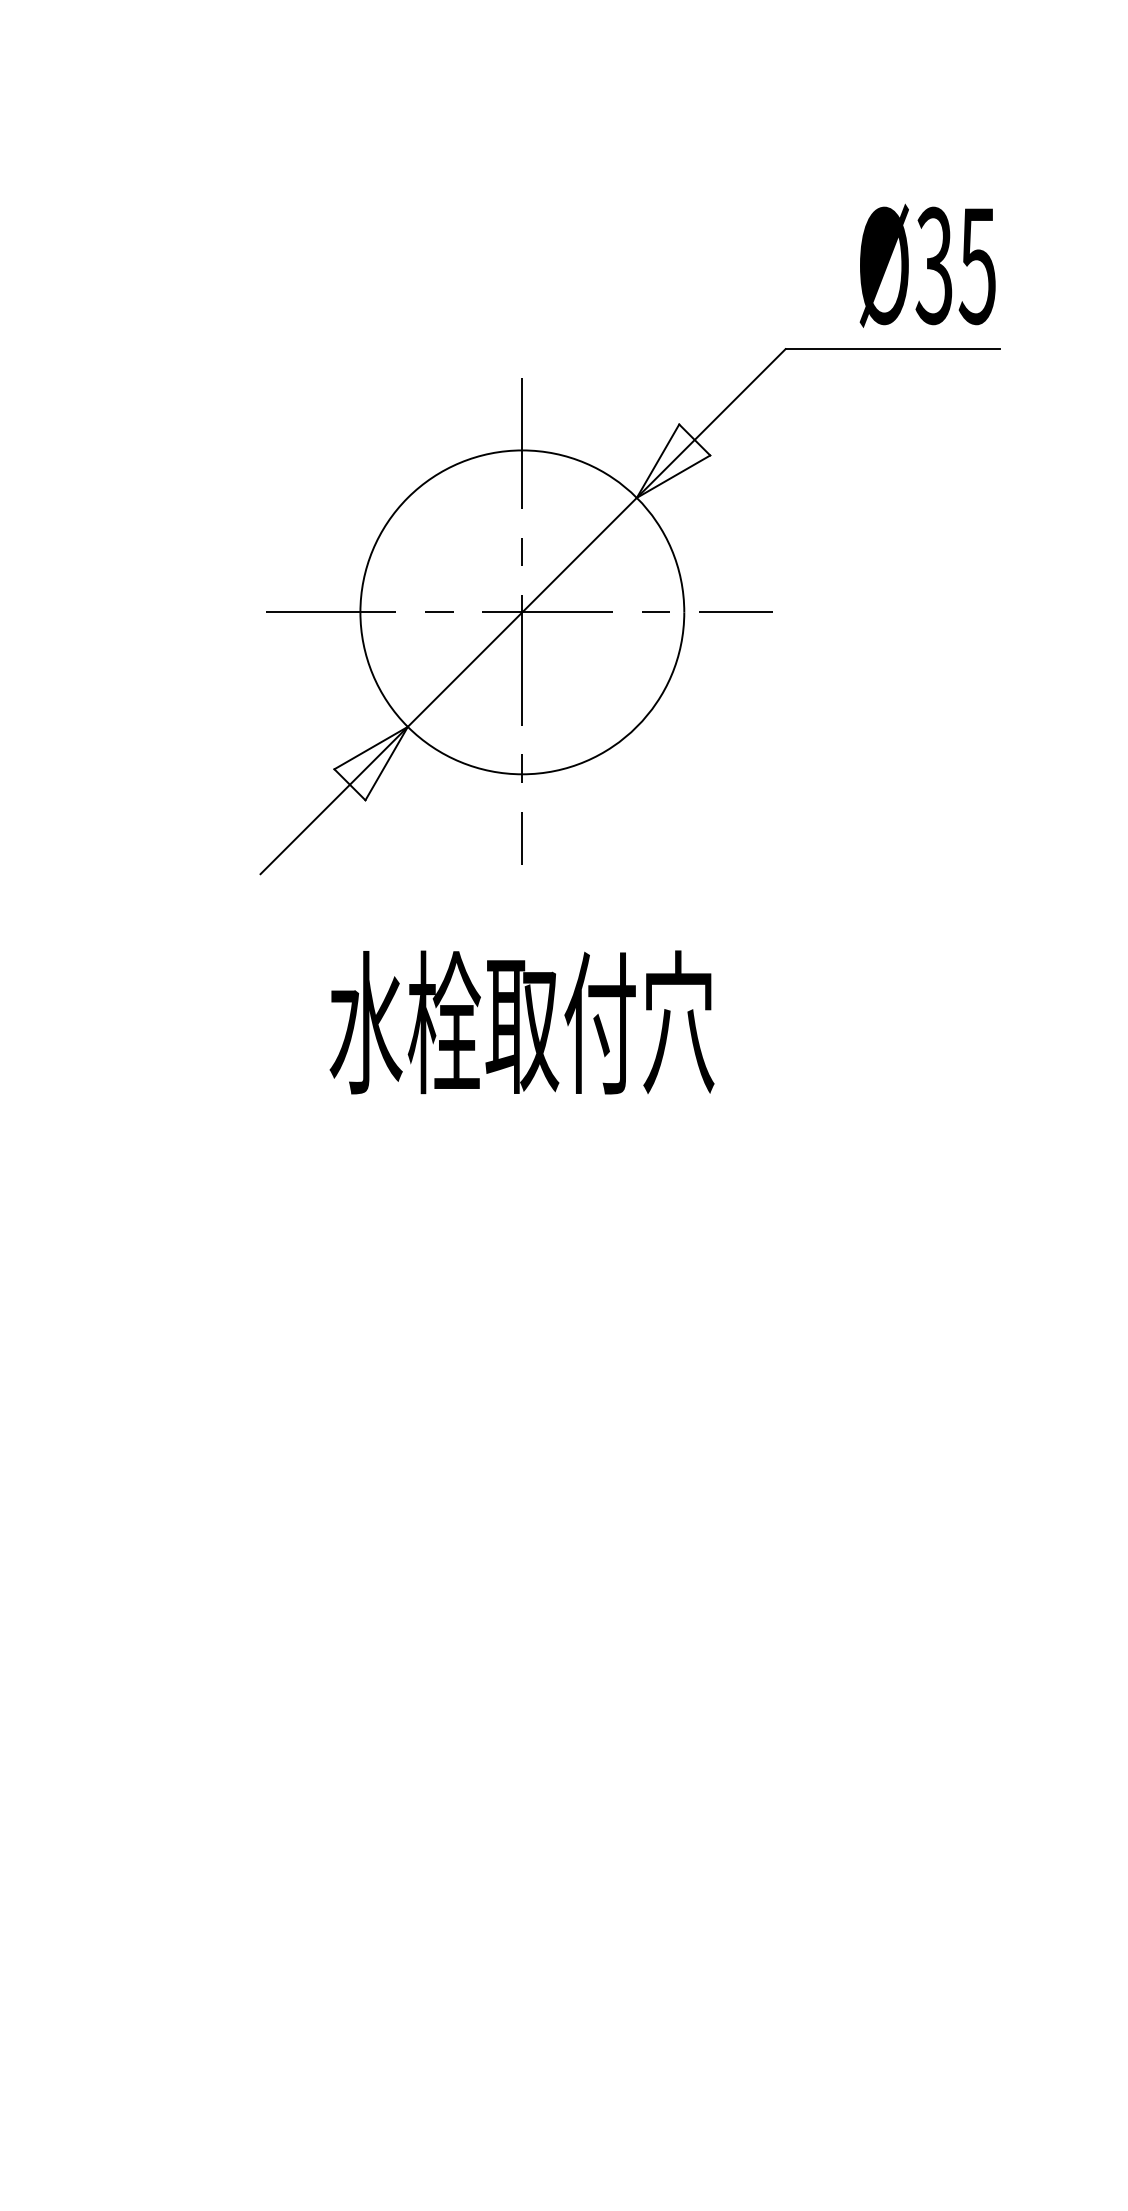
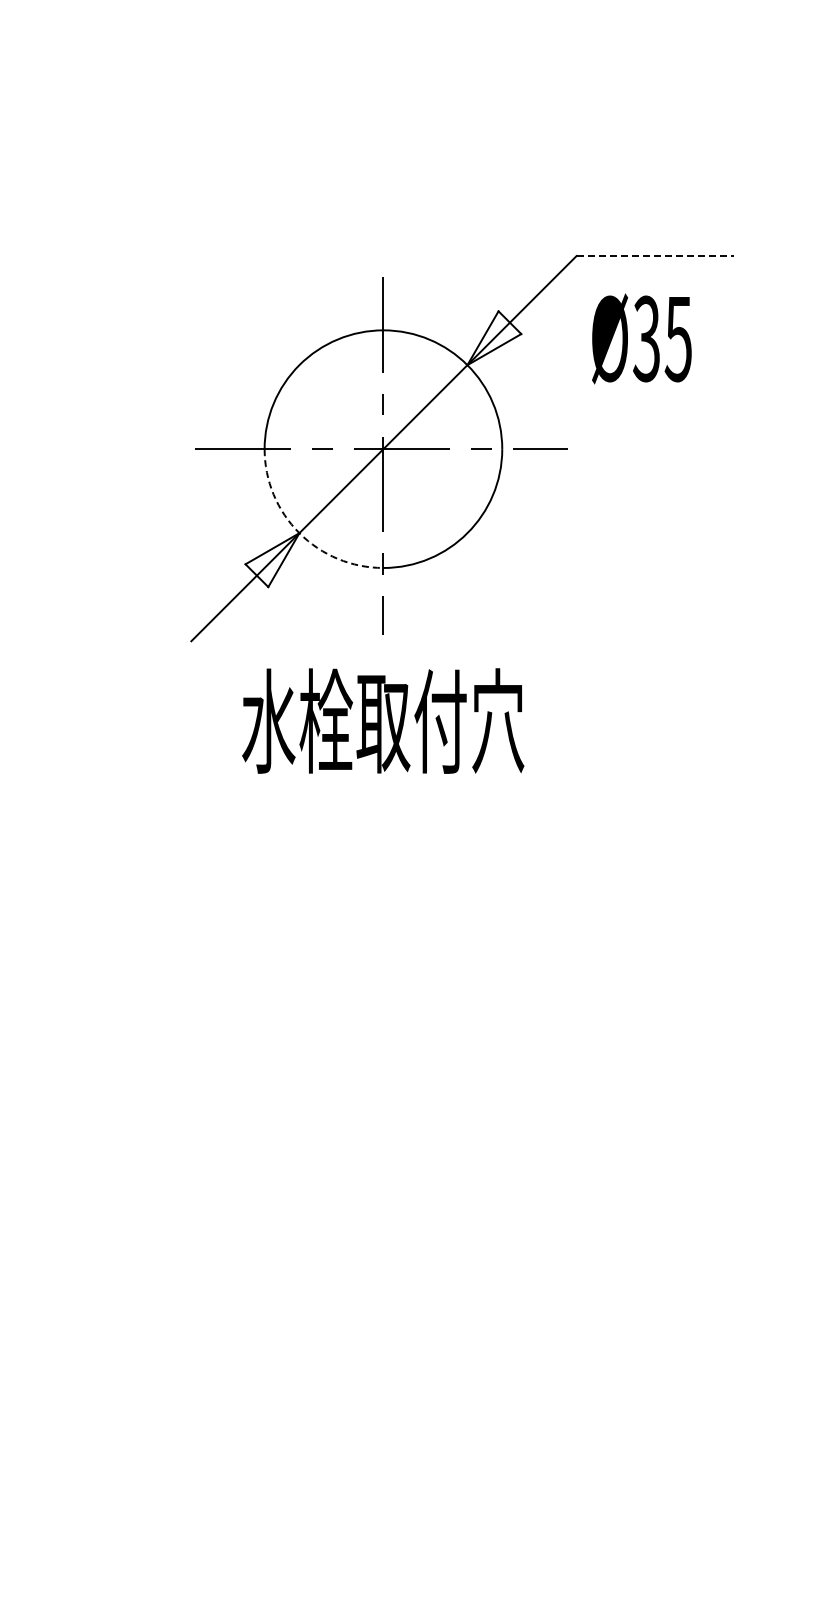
text: (927, 265) -> (641, 338), moved
line: (893, 349) -> (655, 256), solid -> dashed
arc: (407, 727) -> (299, 533), solid -> dashed
text: (522, 1021) -> (383, 720), moved

